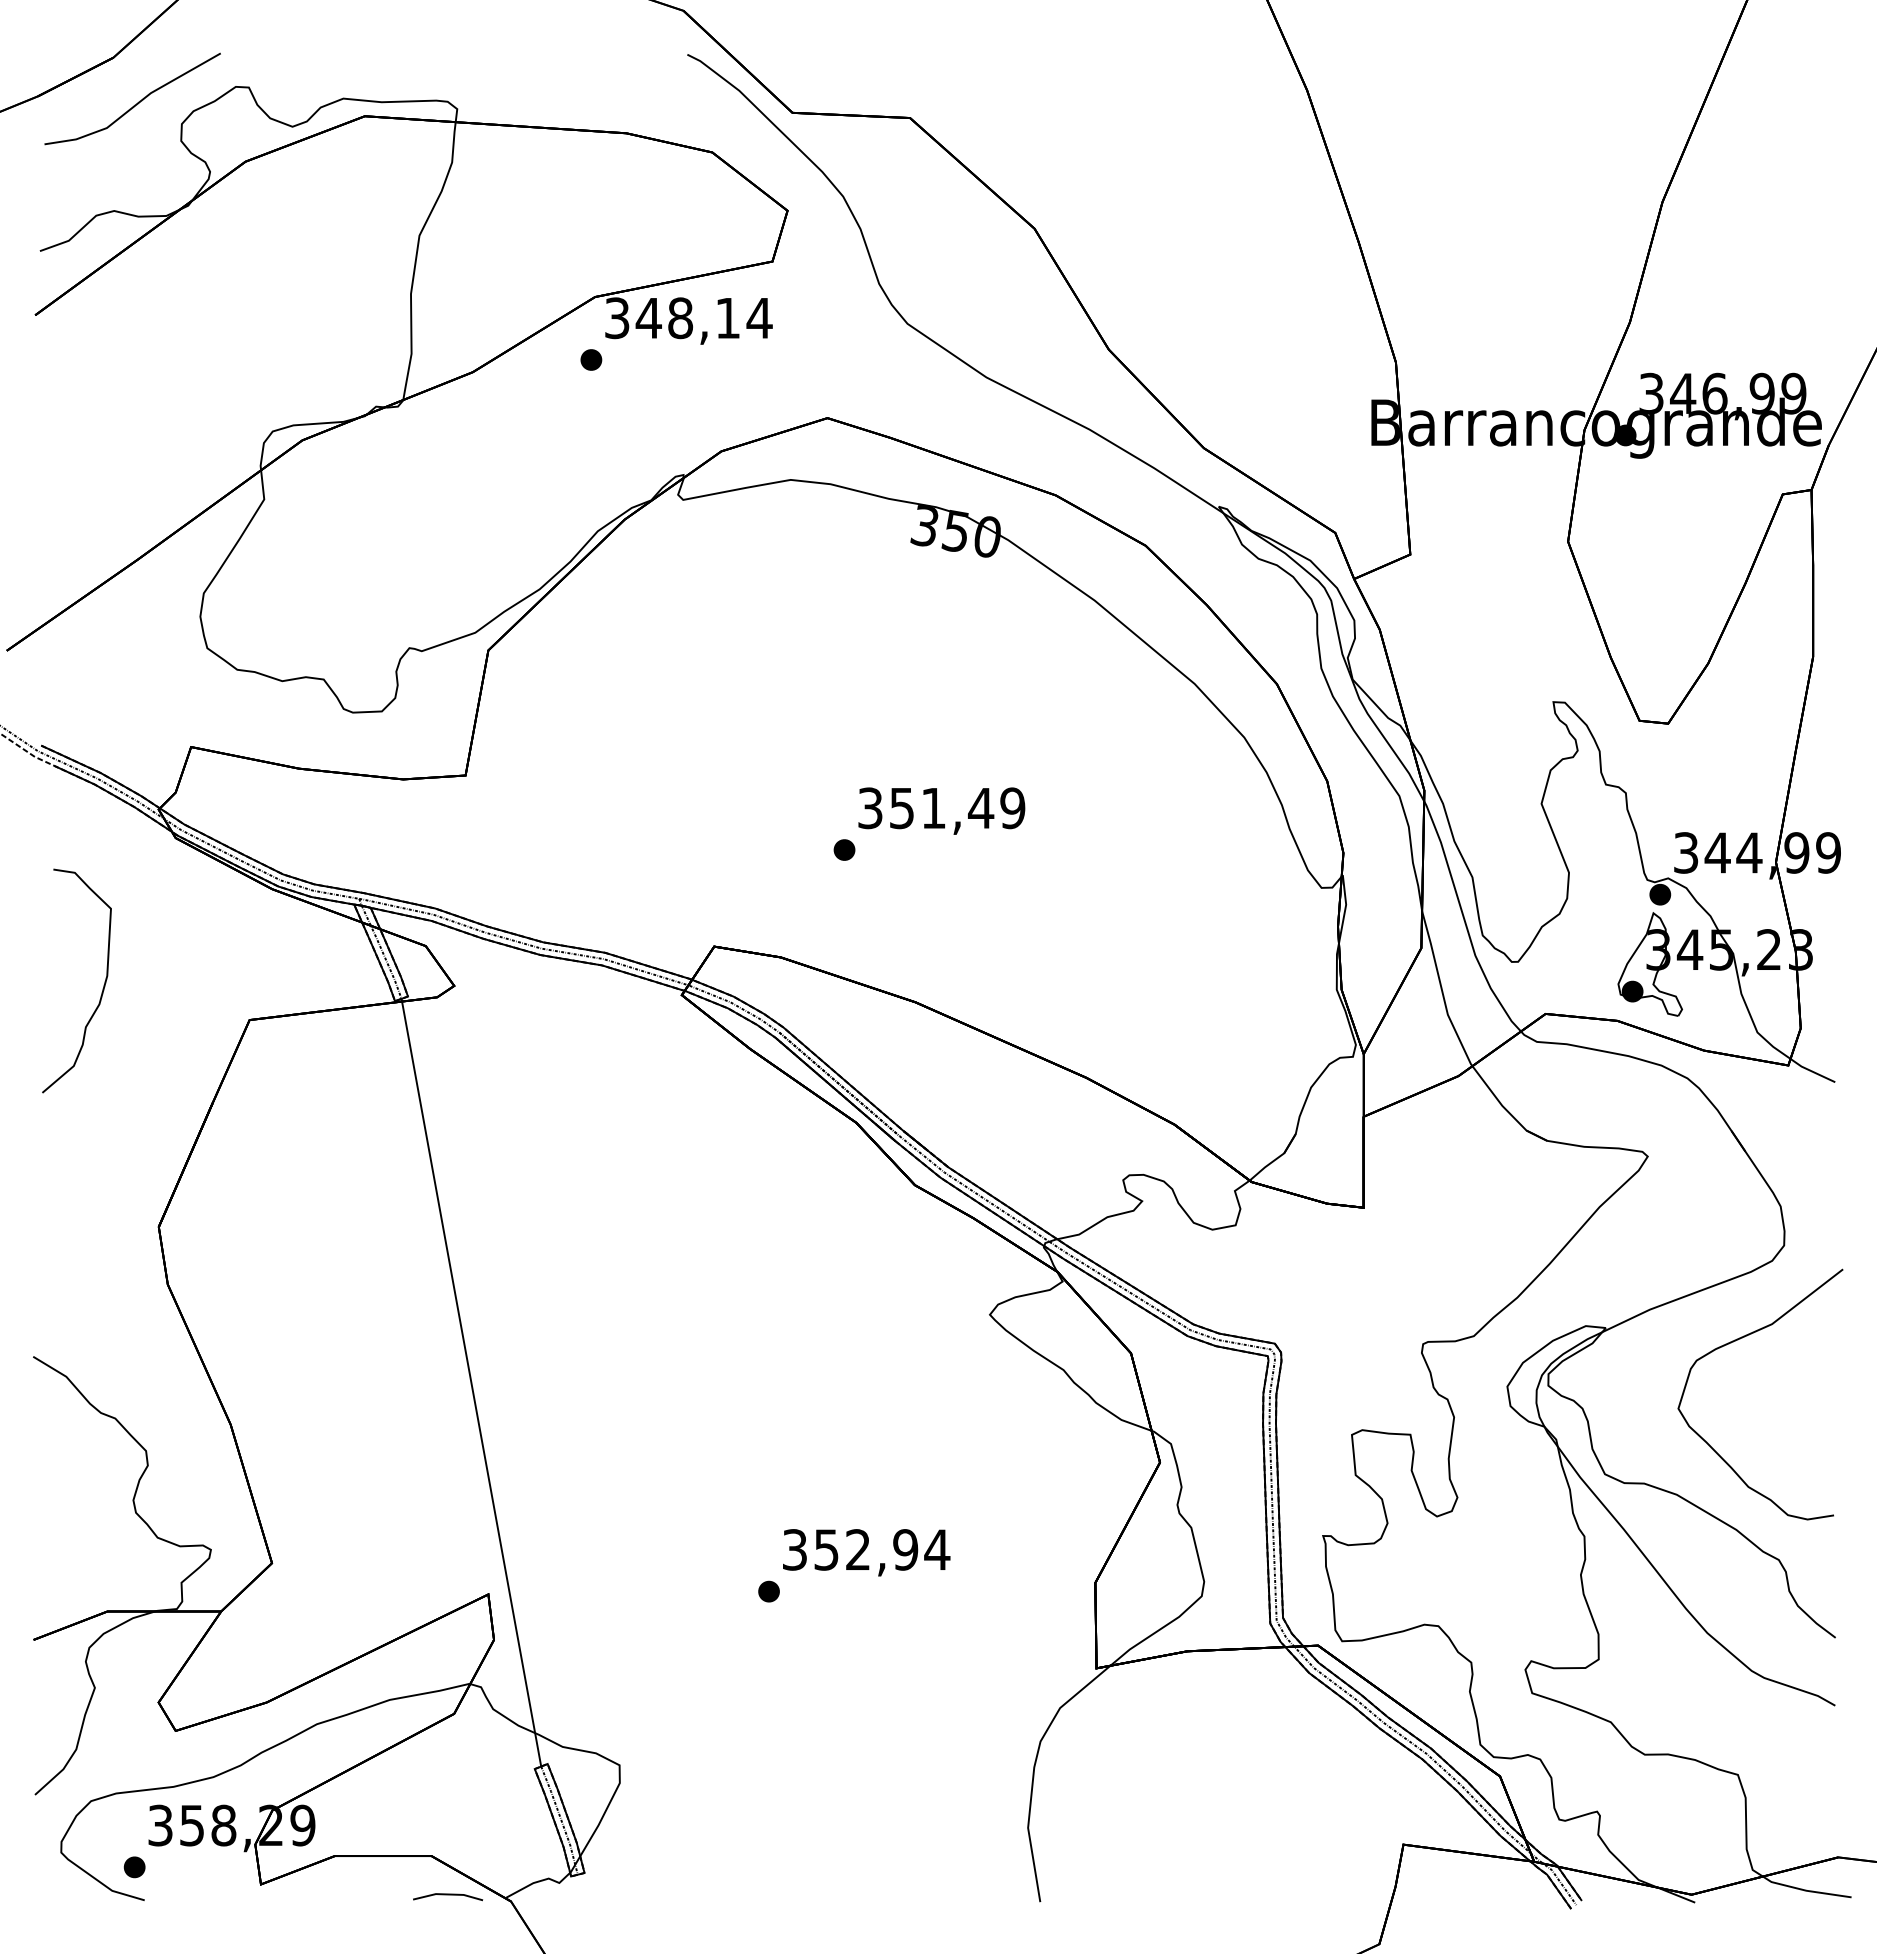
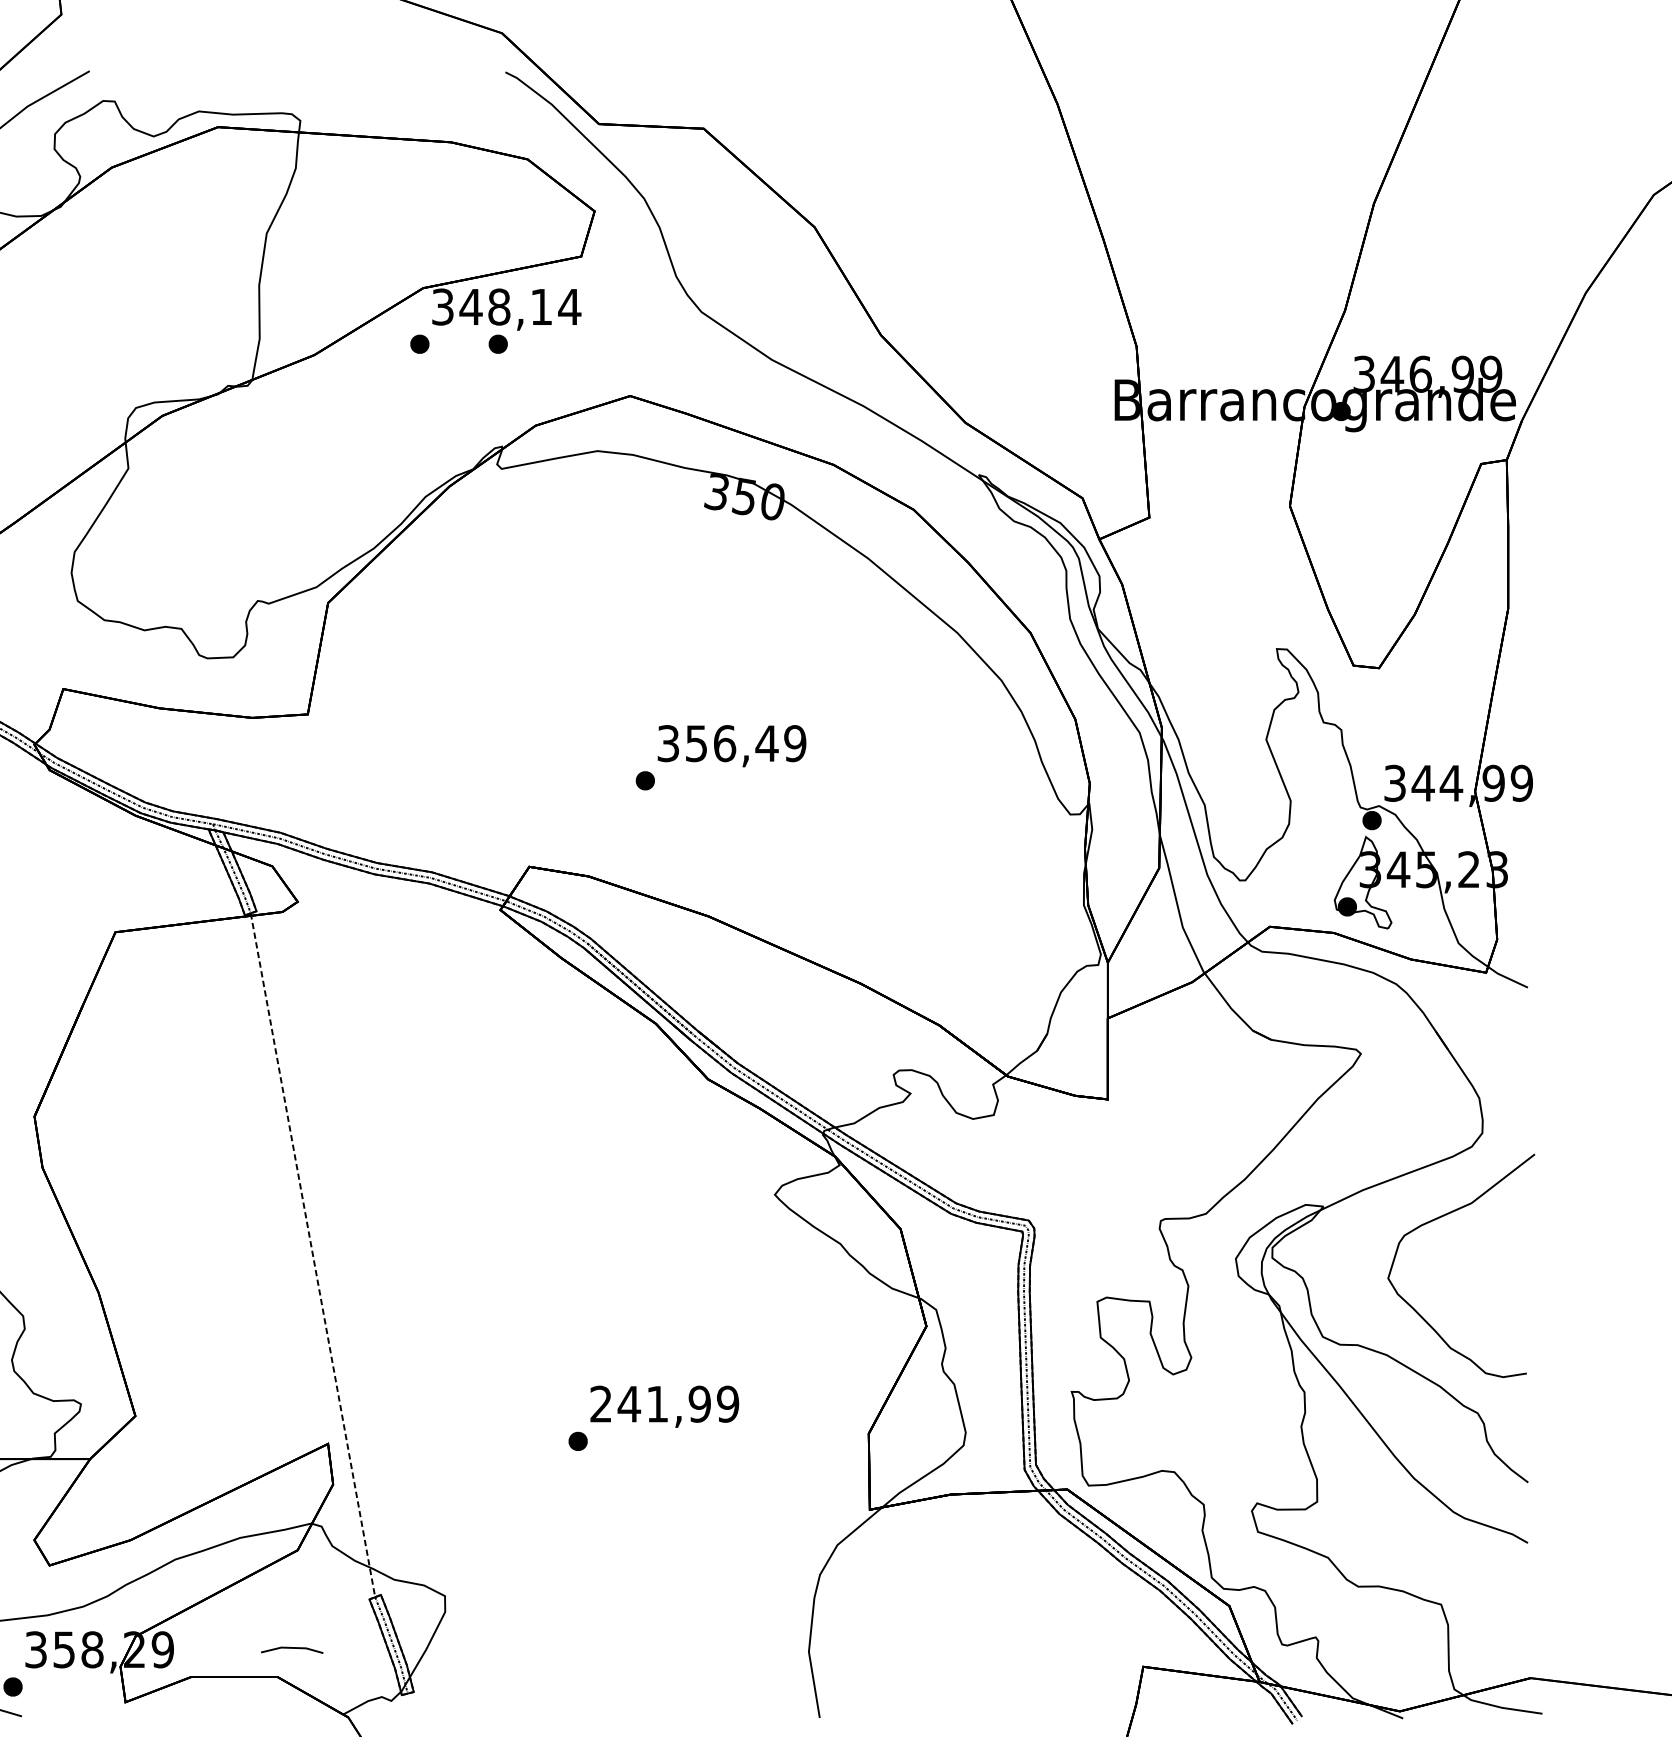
part: (679, 359) -> (498, 343), added
text: (933, 808) -> (724, 743), 351,49 -> 356,49
line: (471, 1383) -> (313, 1256), solid -> dashed
text: (866, 1549) -> (664, 1403), 352,94 -> 241,99
line: (448, 1895) -> (292, 1648), moved

